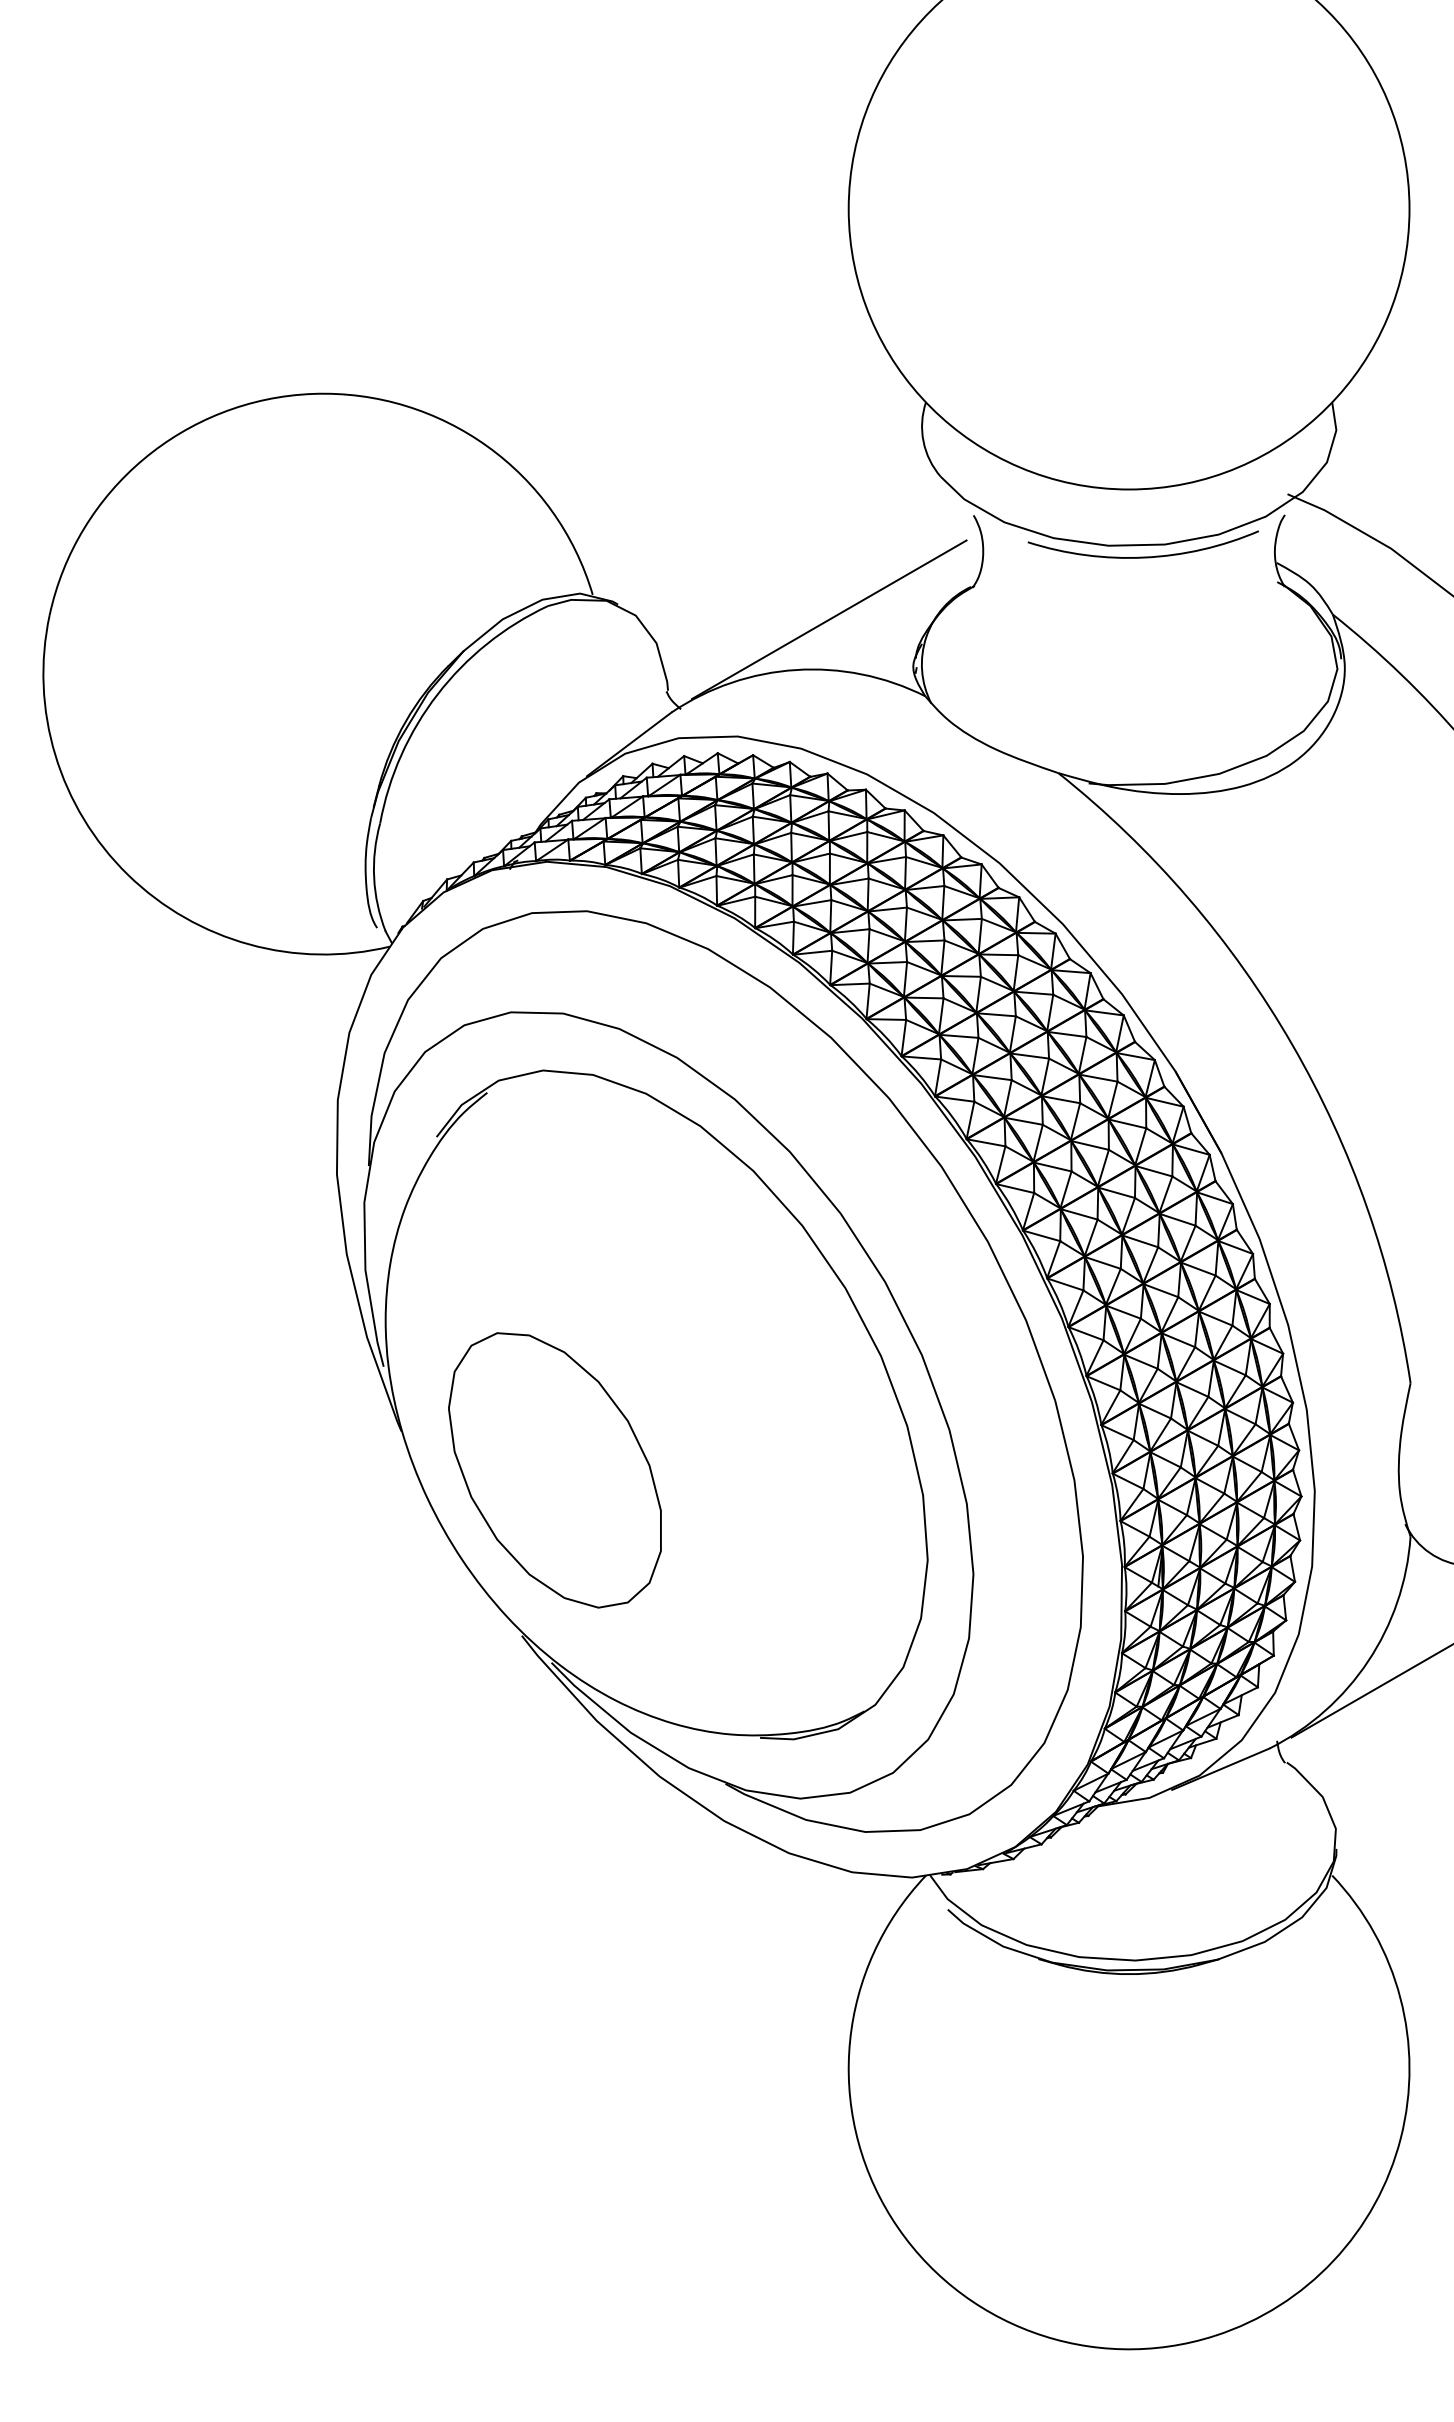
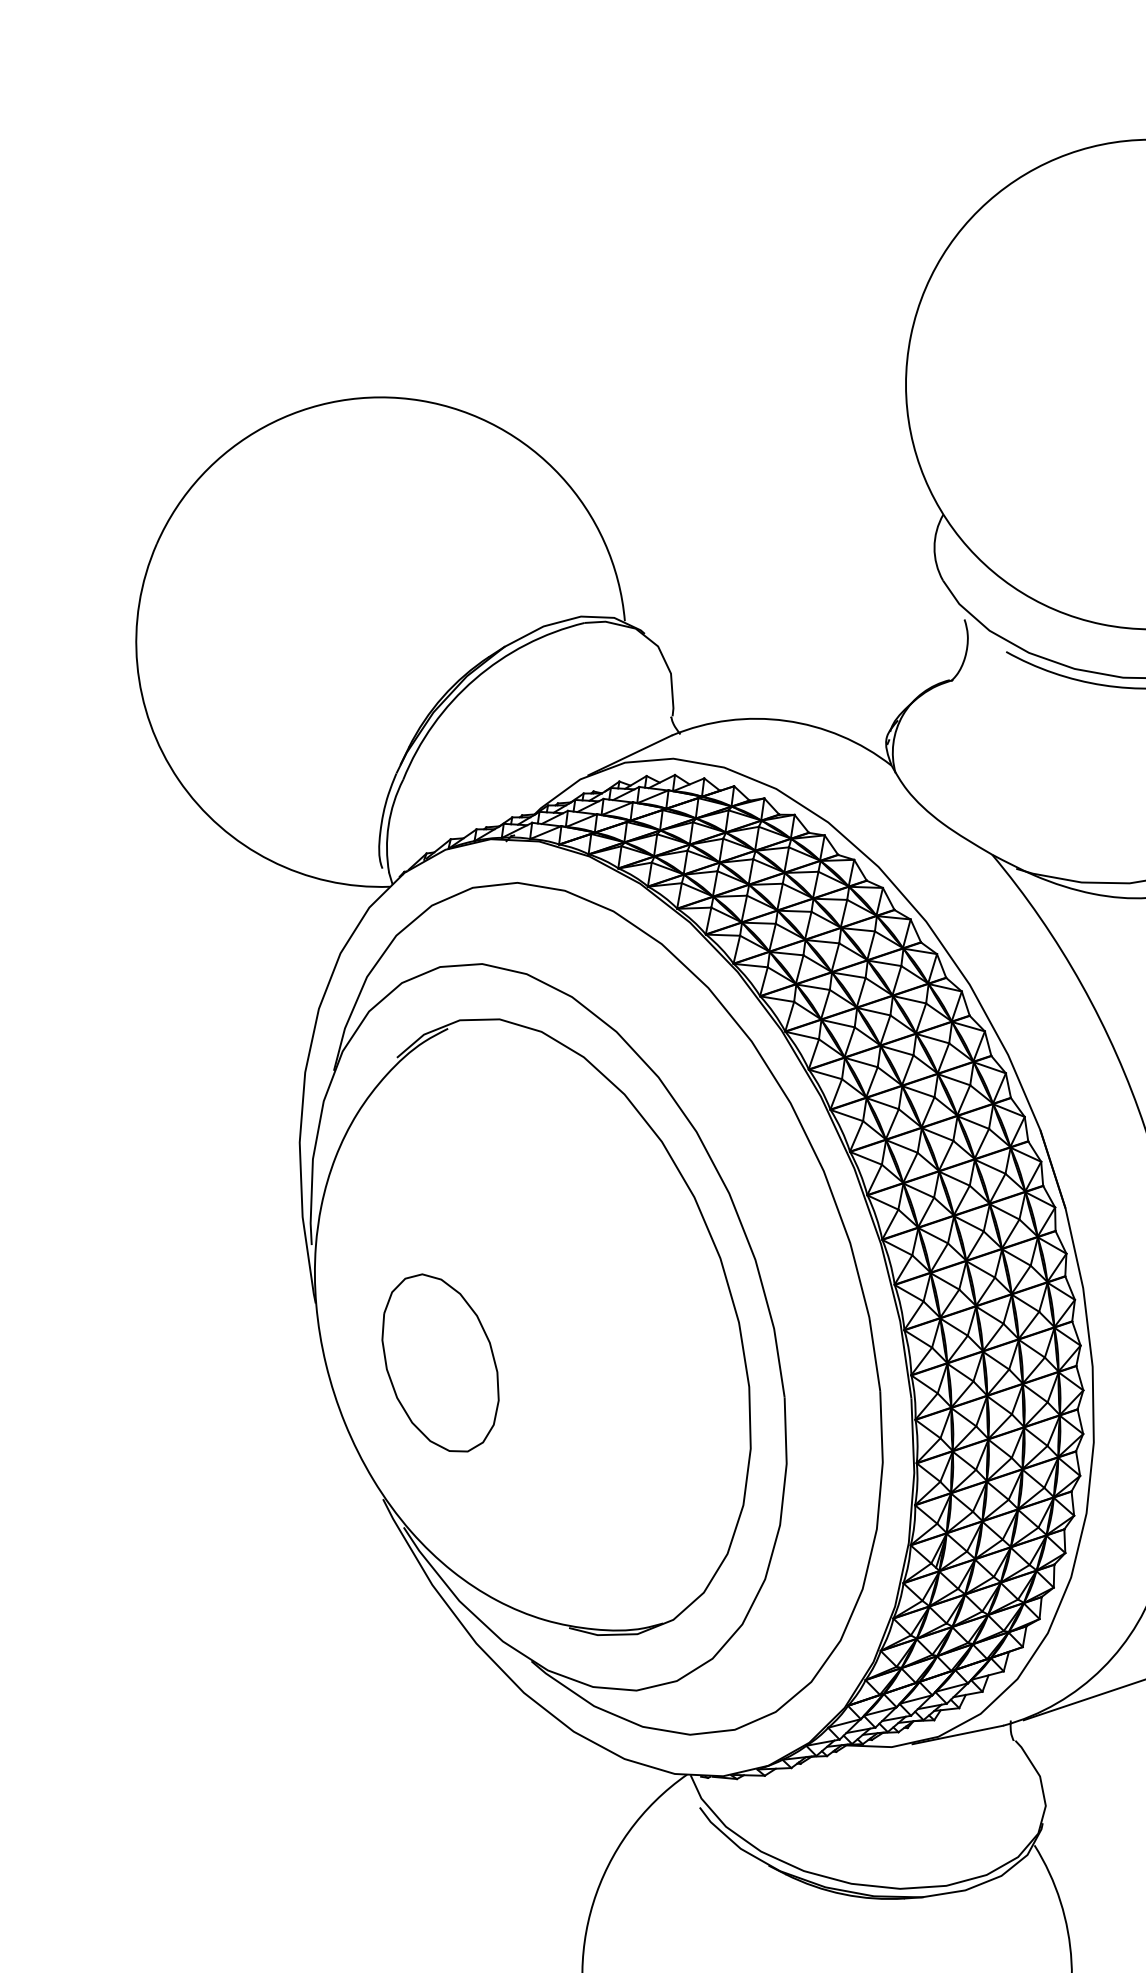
line: (829, 619) -> (823, 683), removed
part: (554, 1470) -> (439, 1363), size x0.7

